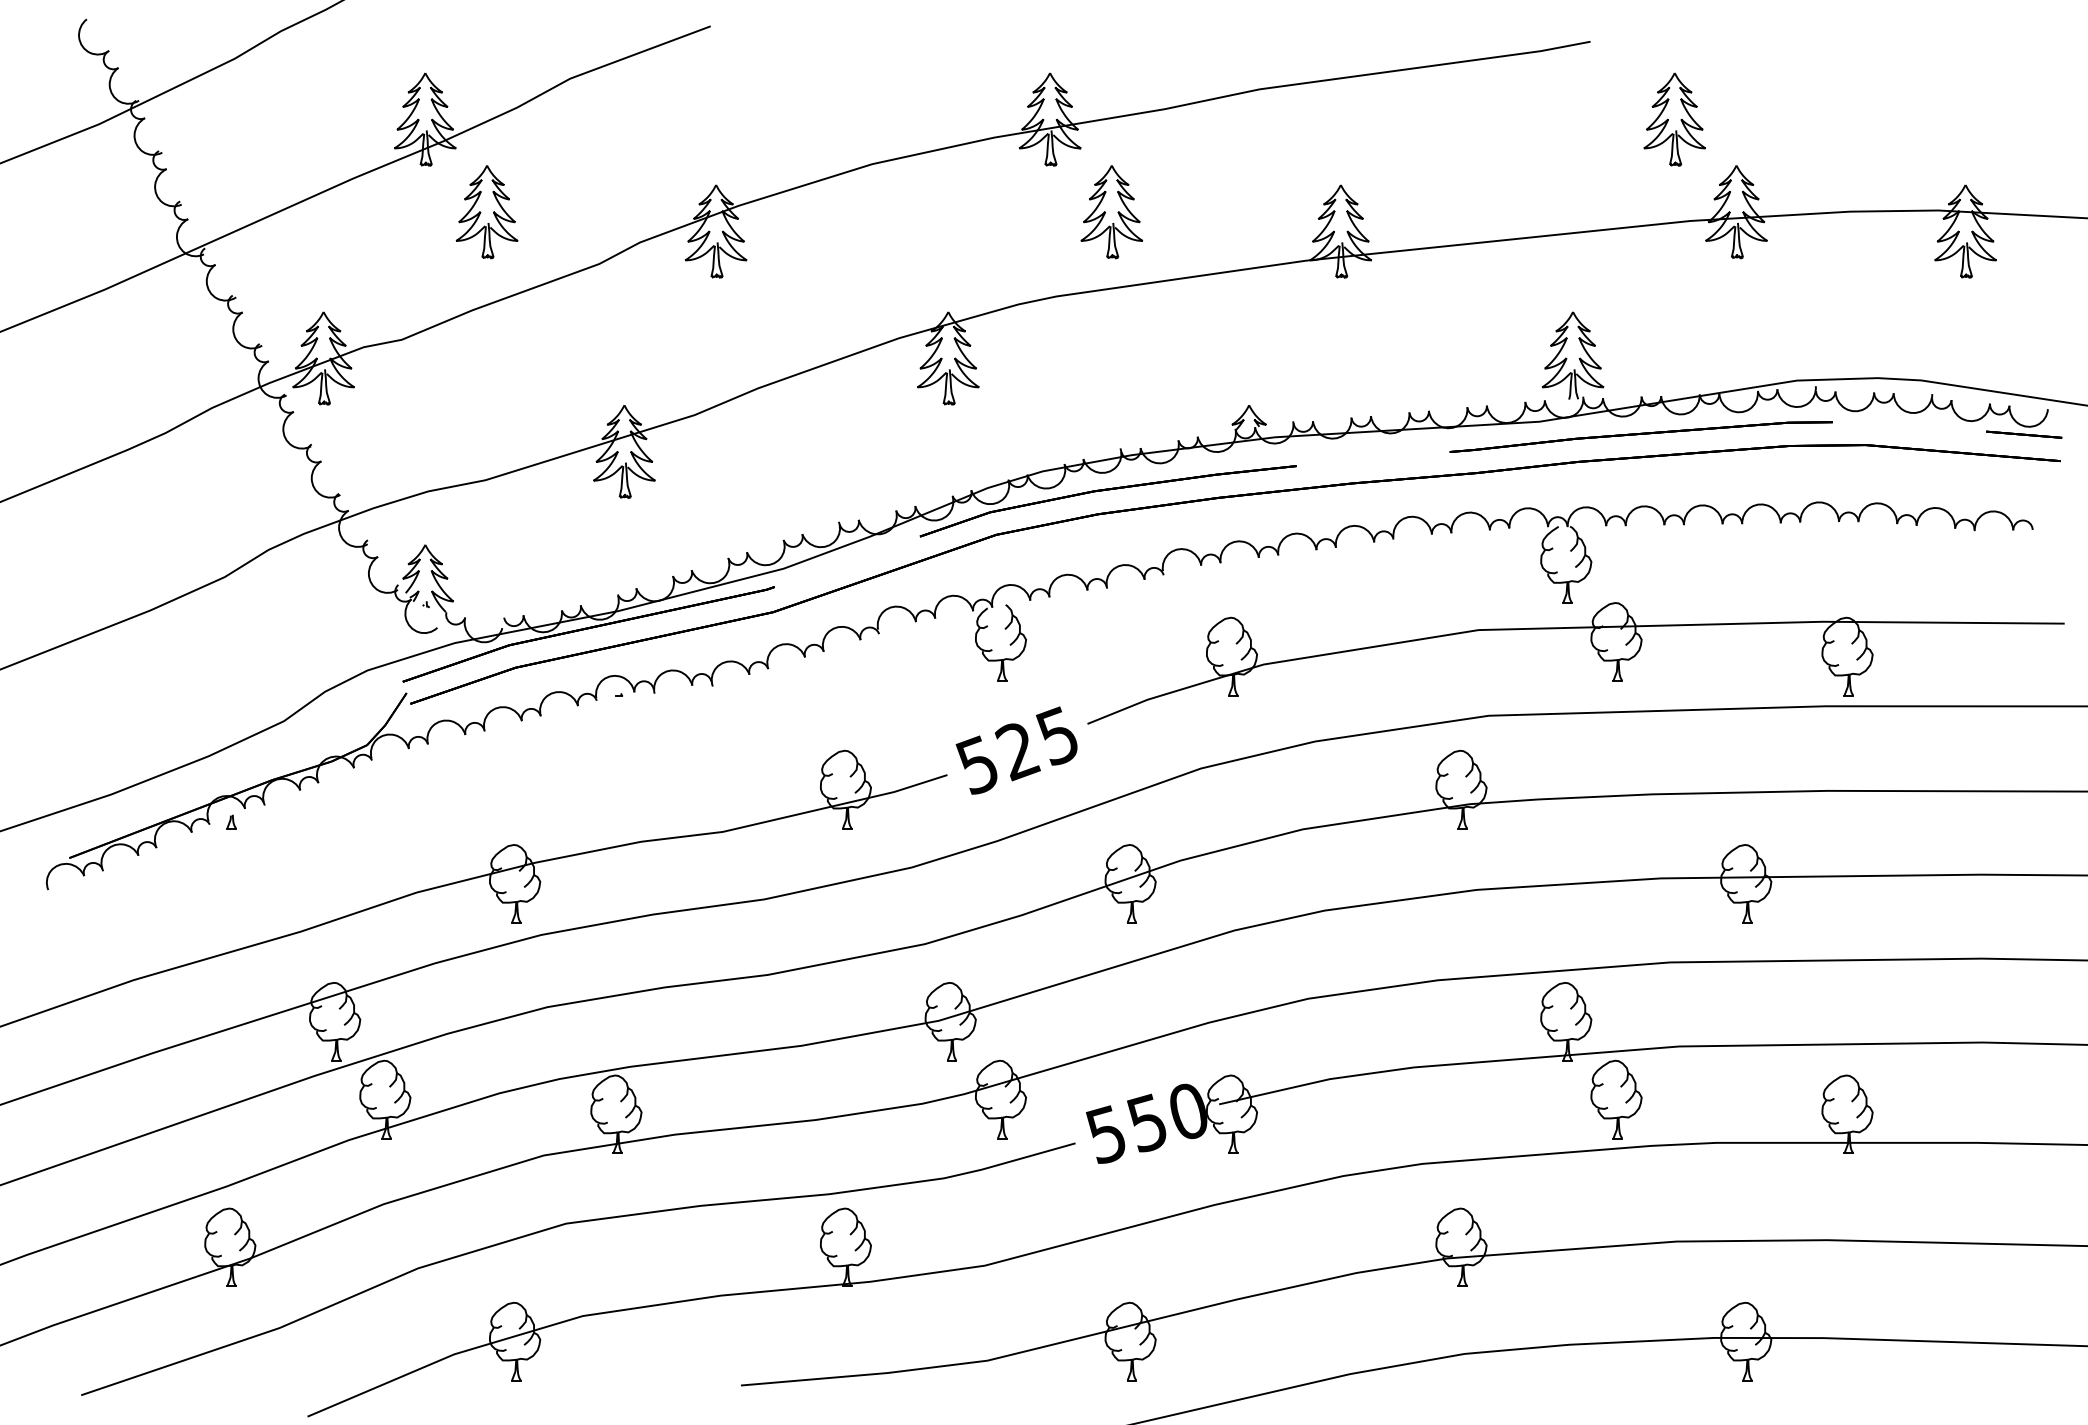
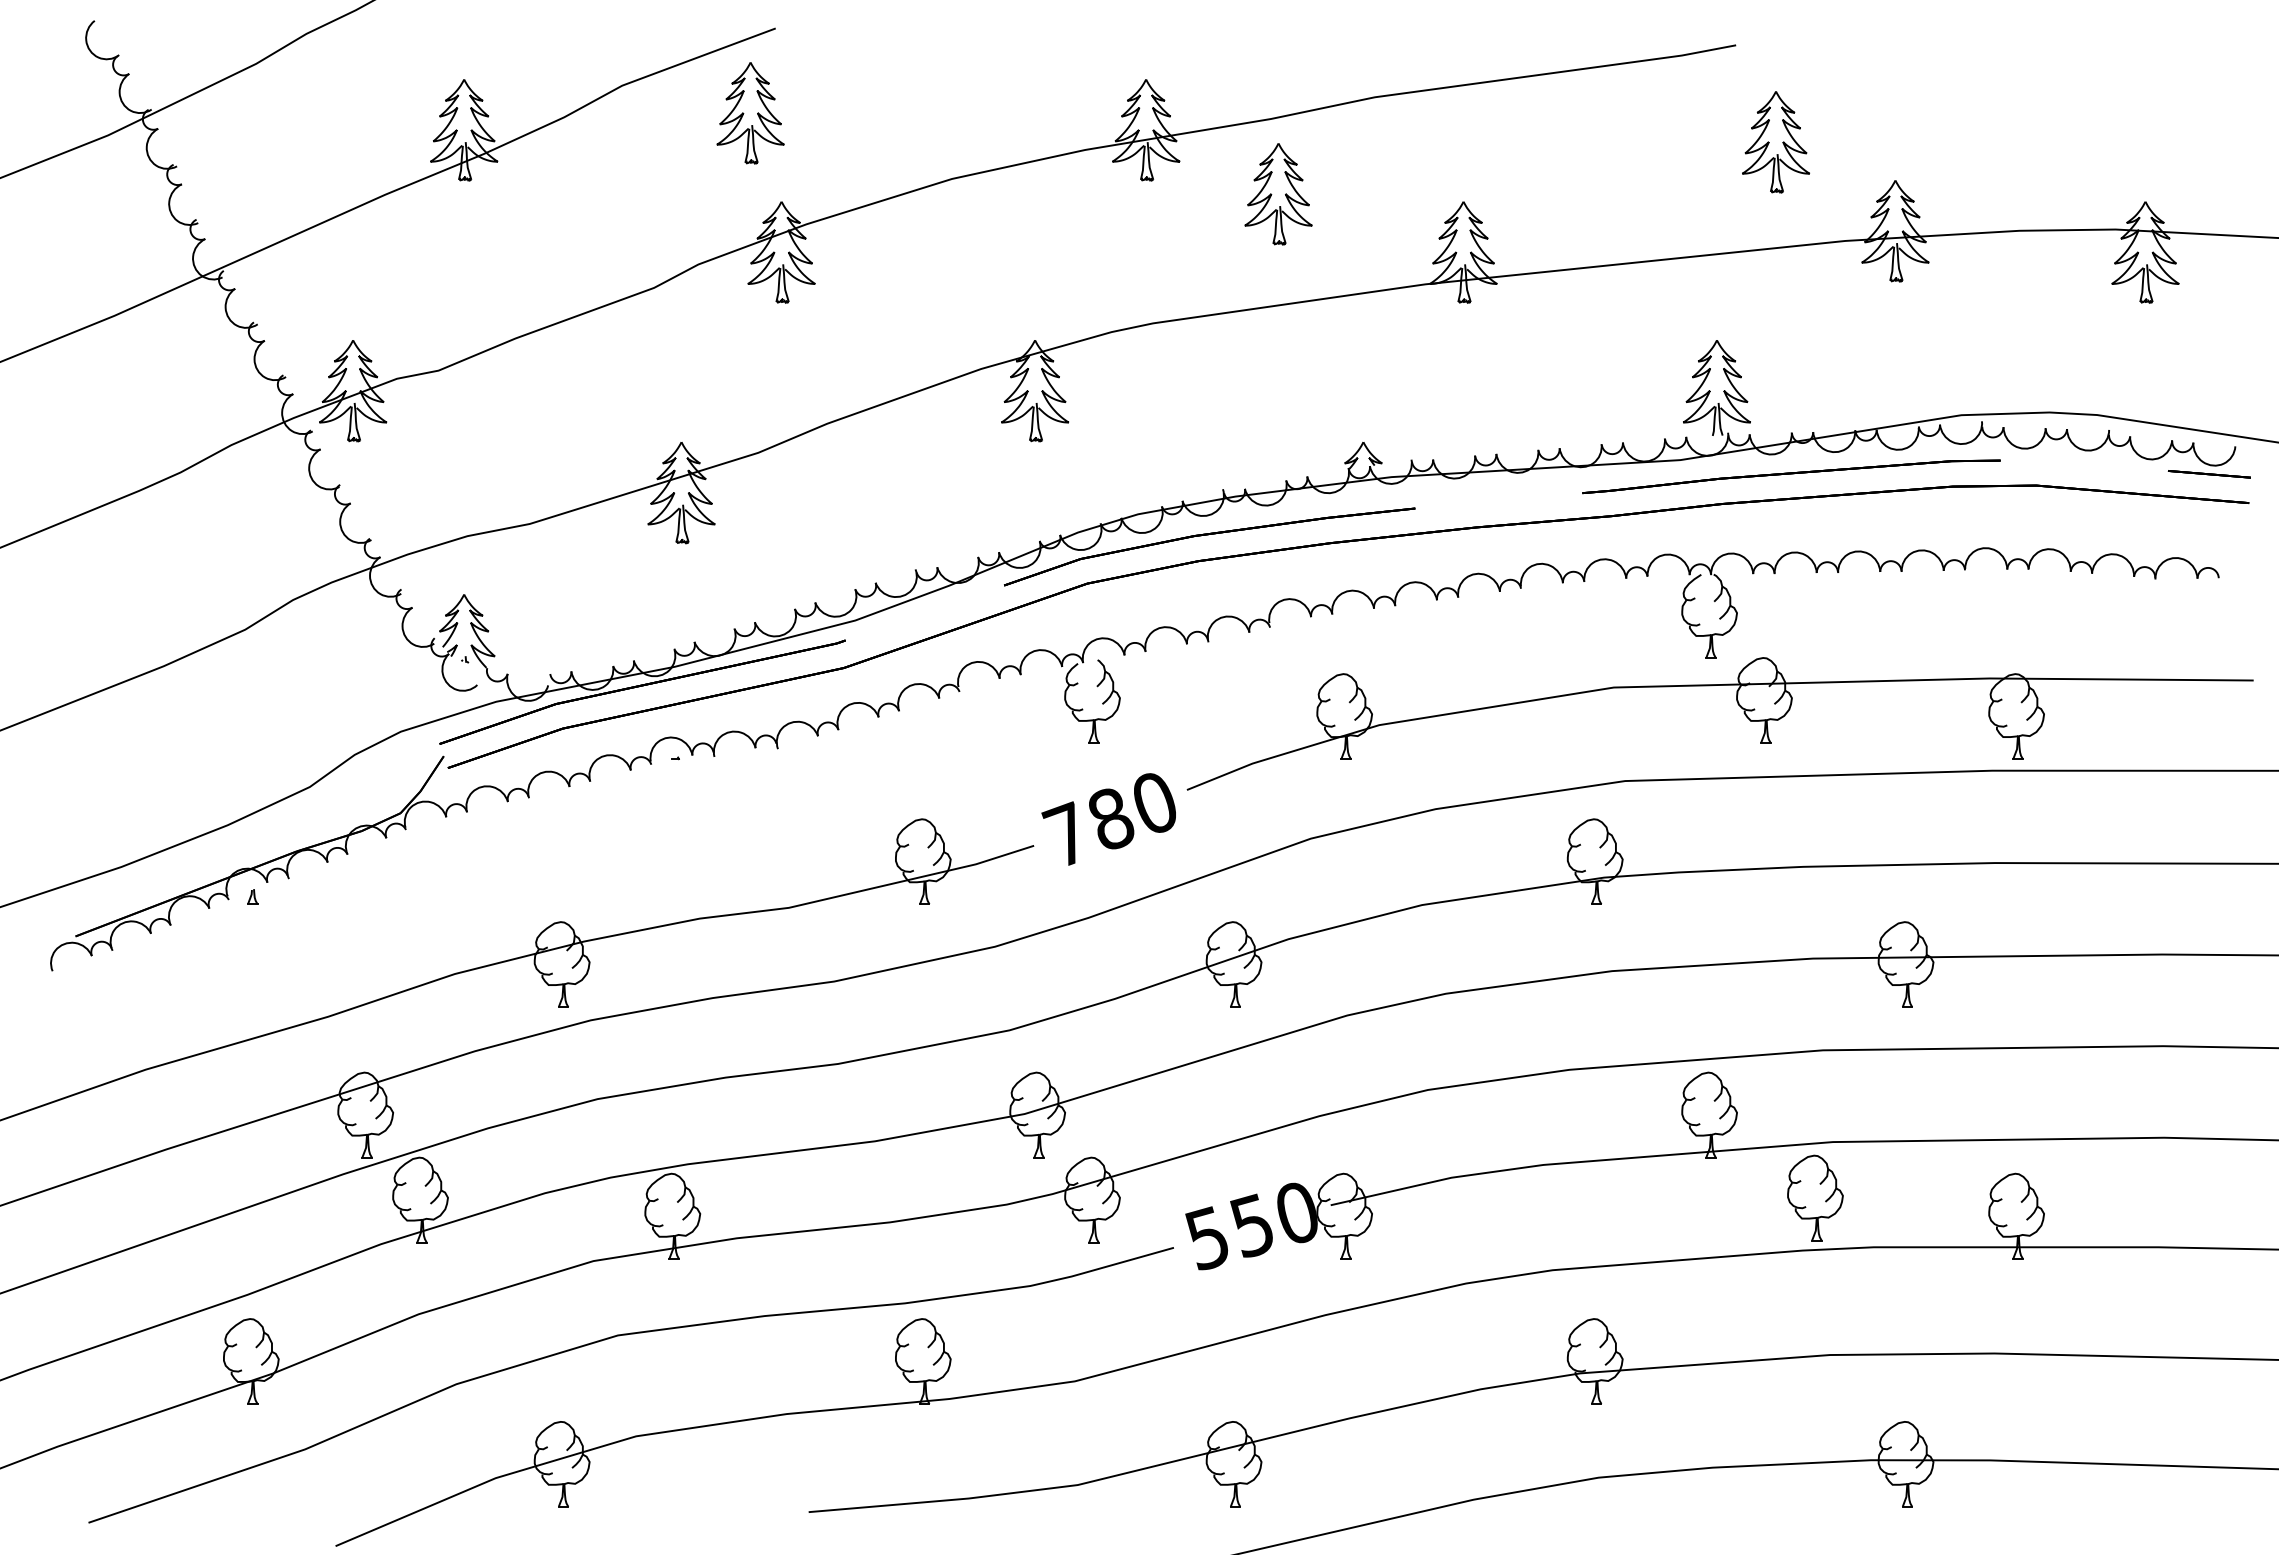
part: (1674, 119) -> (1775, 142), moved
part: (487, 212) -> (750, 113), moved
part: (1111, 212) -> (1278, 194), moved
text: (1015, 750) -> (1108, 819), 525 -> 780
part: (1616, 1099) -> (1815, 1197), moved

